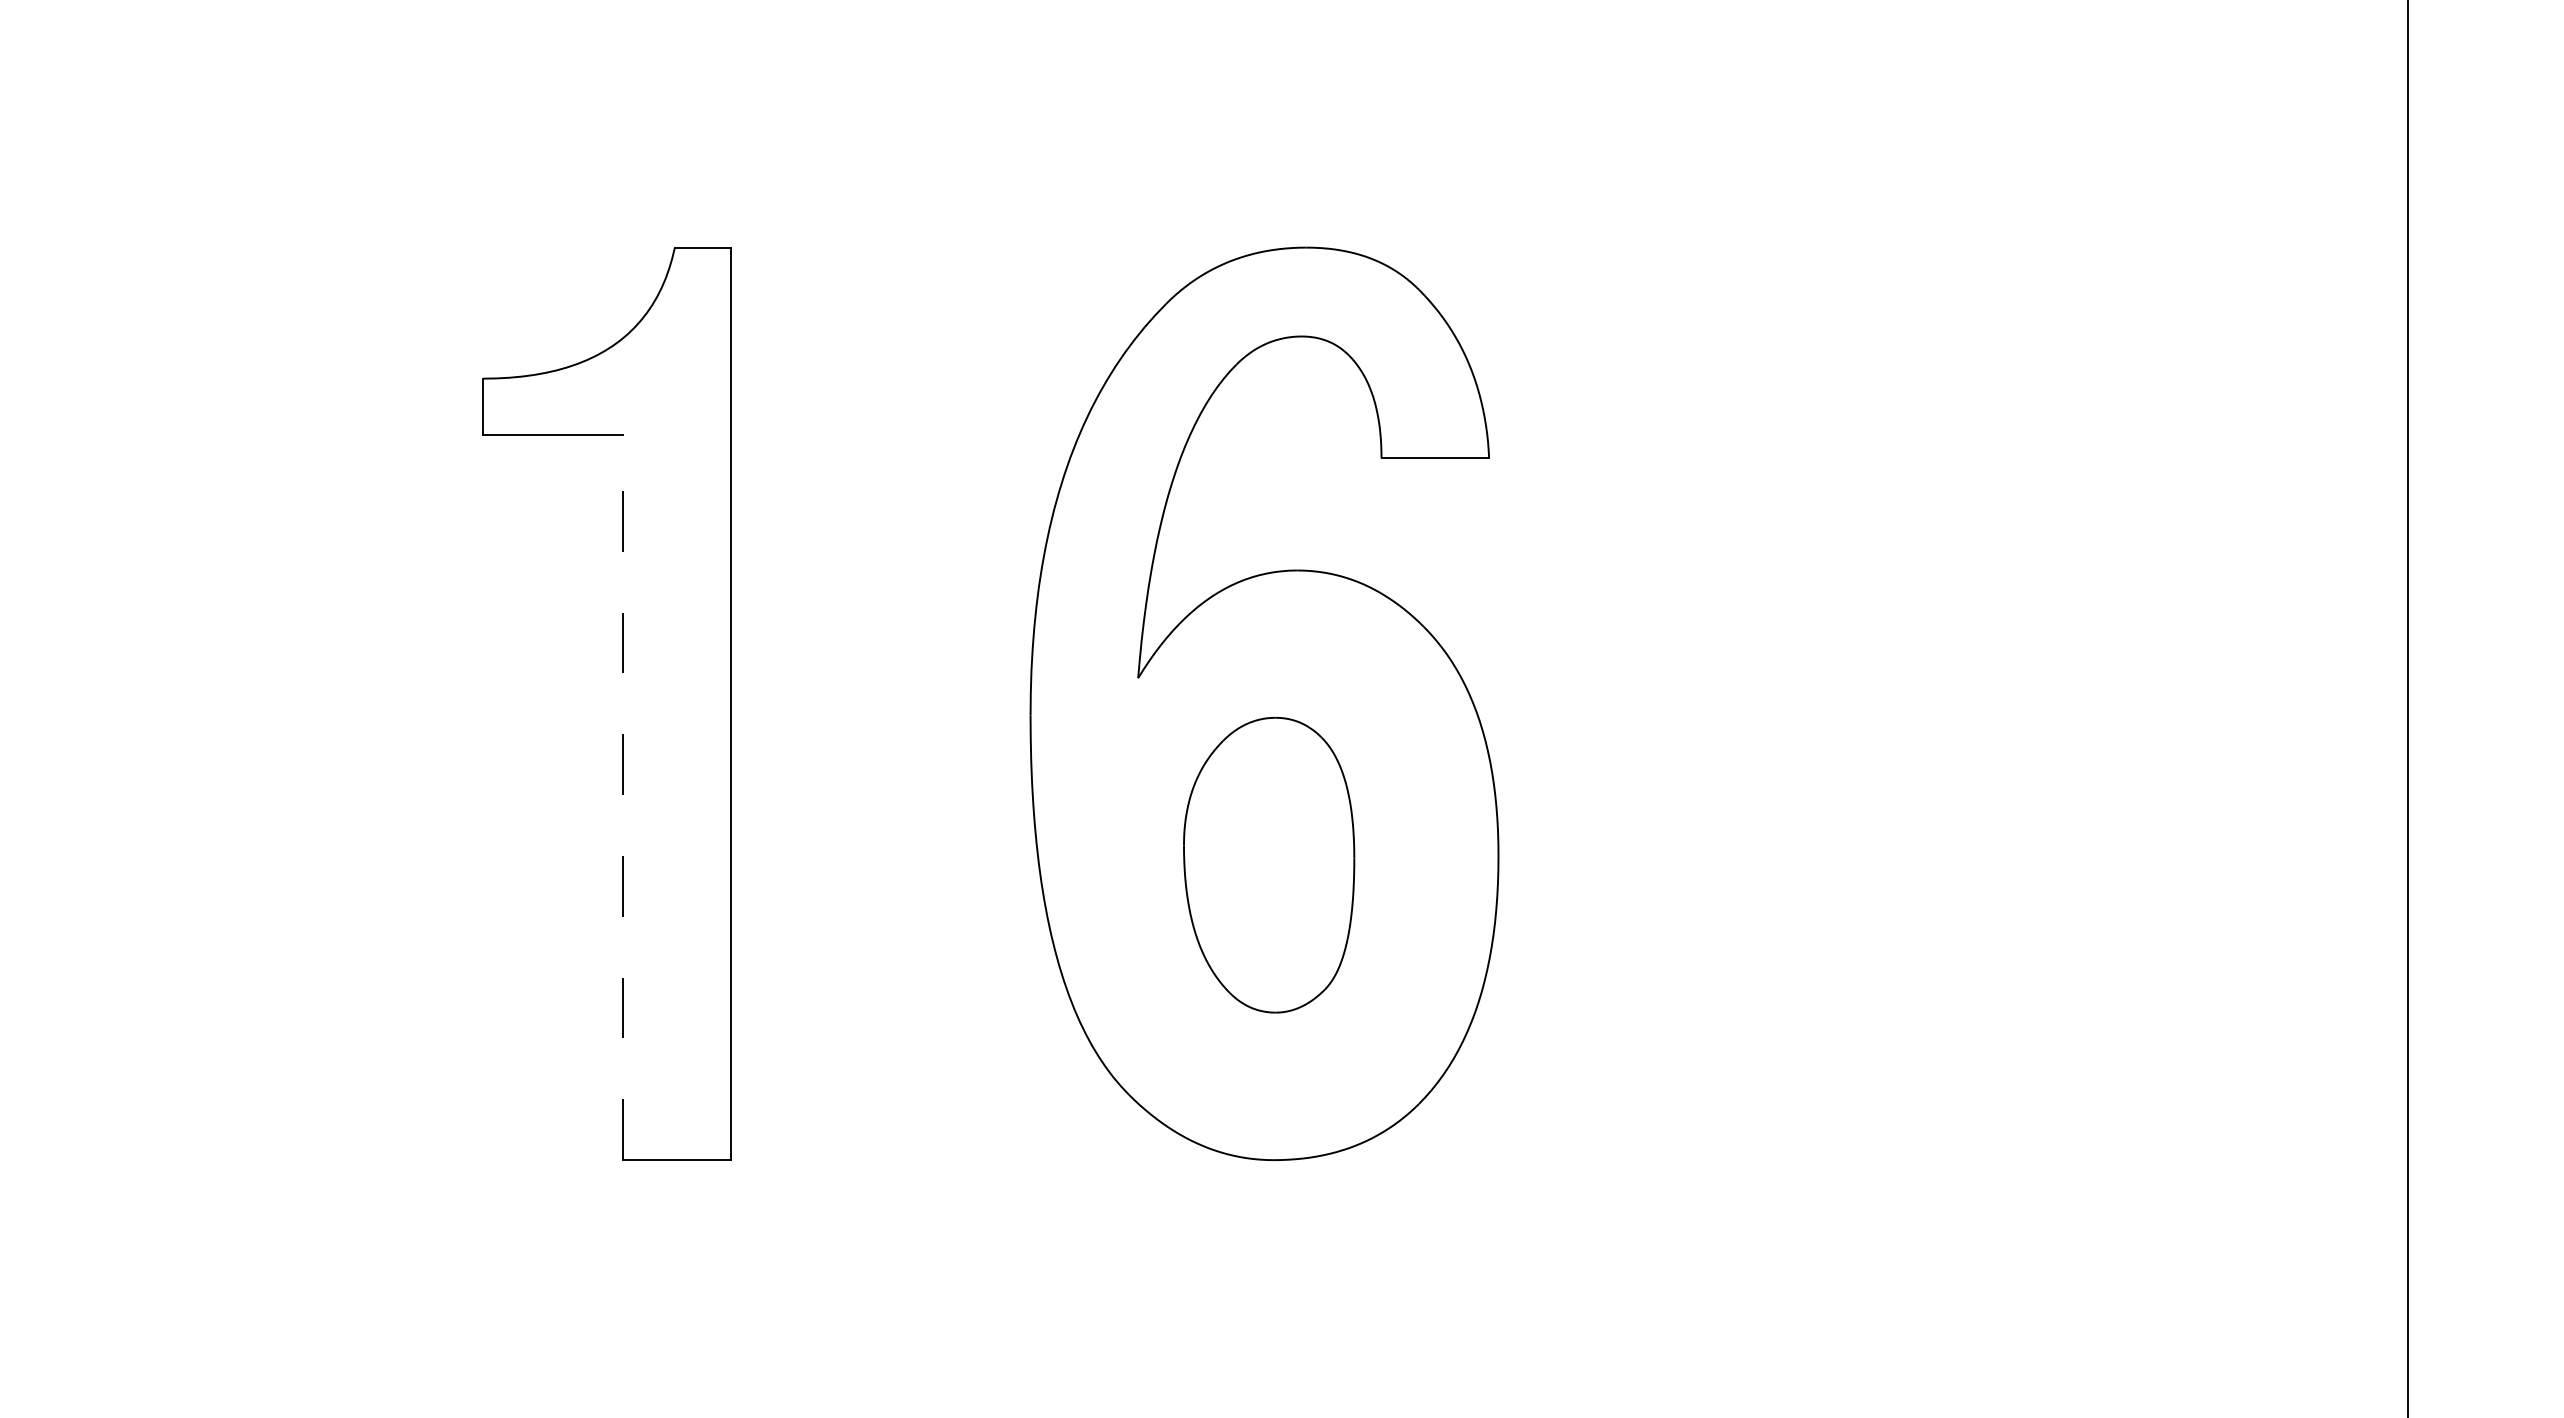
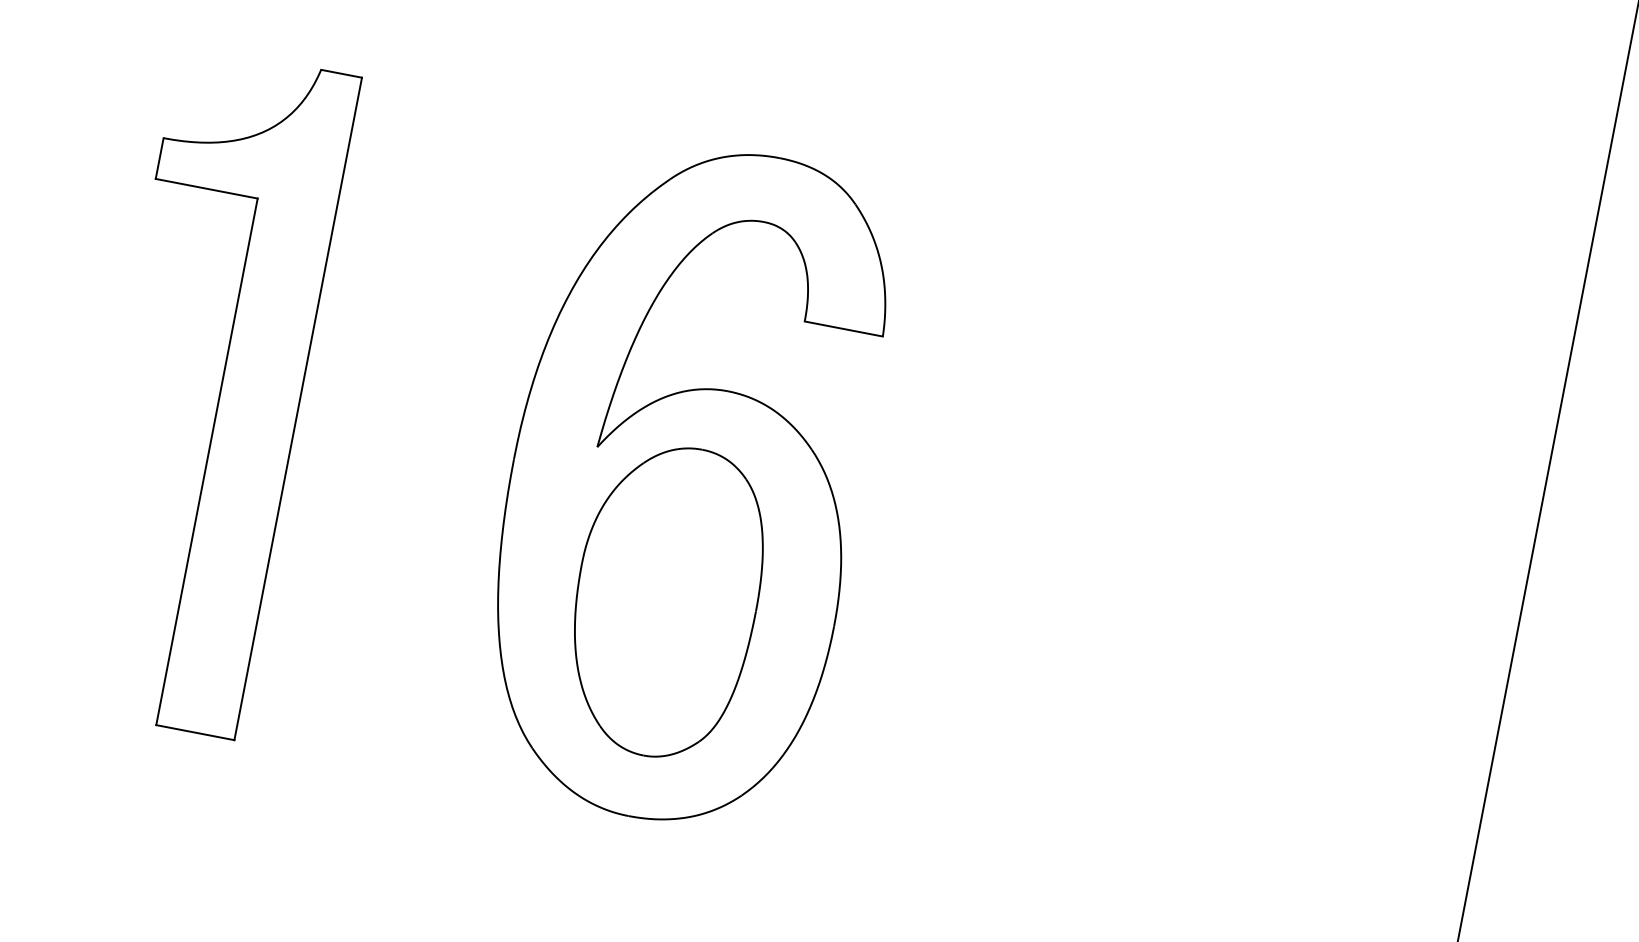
line: (623, 797) -> (207, 461), dashed -> solid
part: (1268, 864) -> (665, 600), size x1.43

